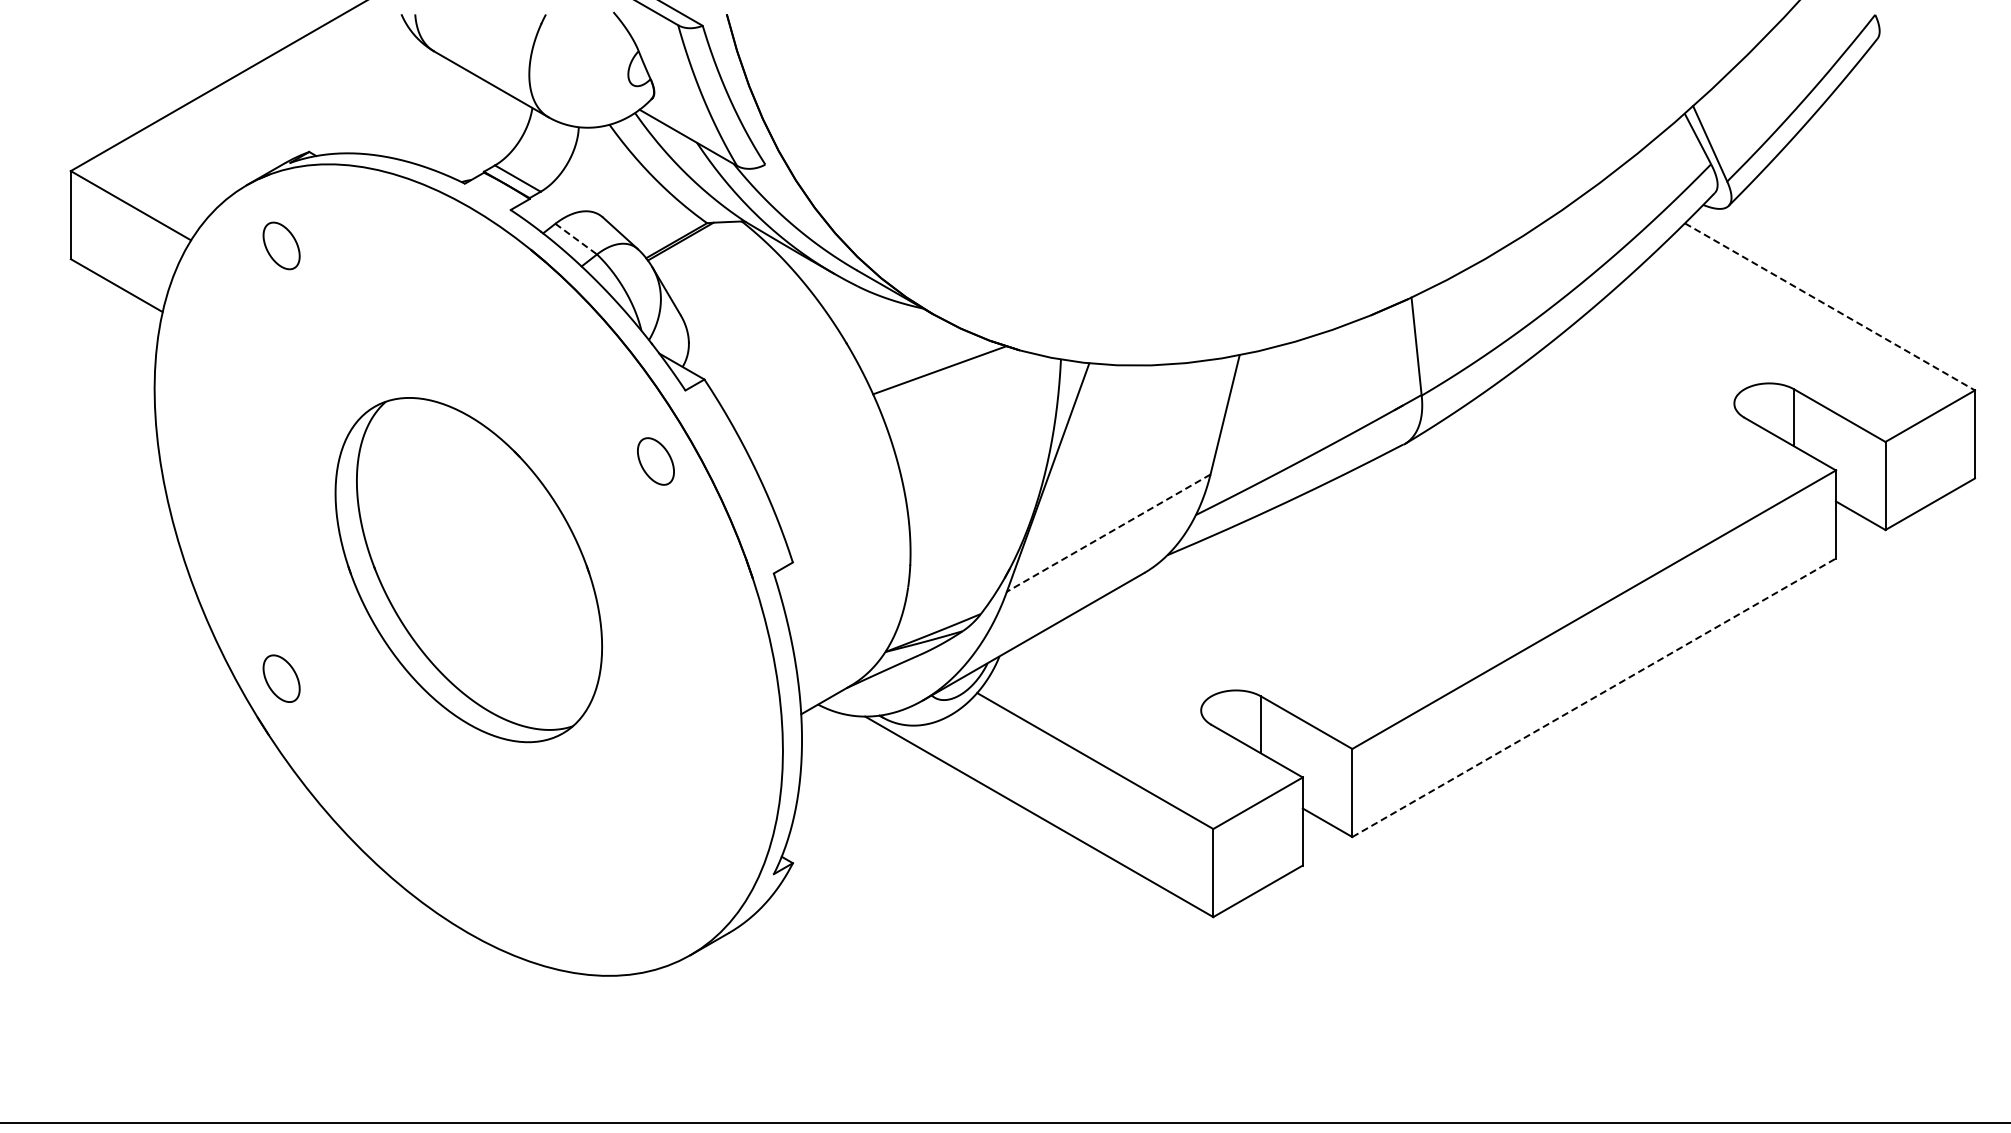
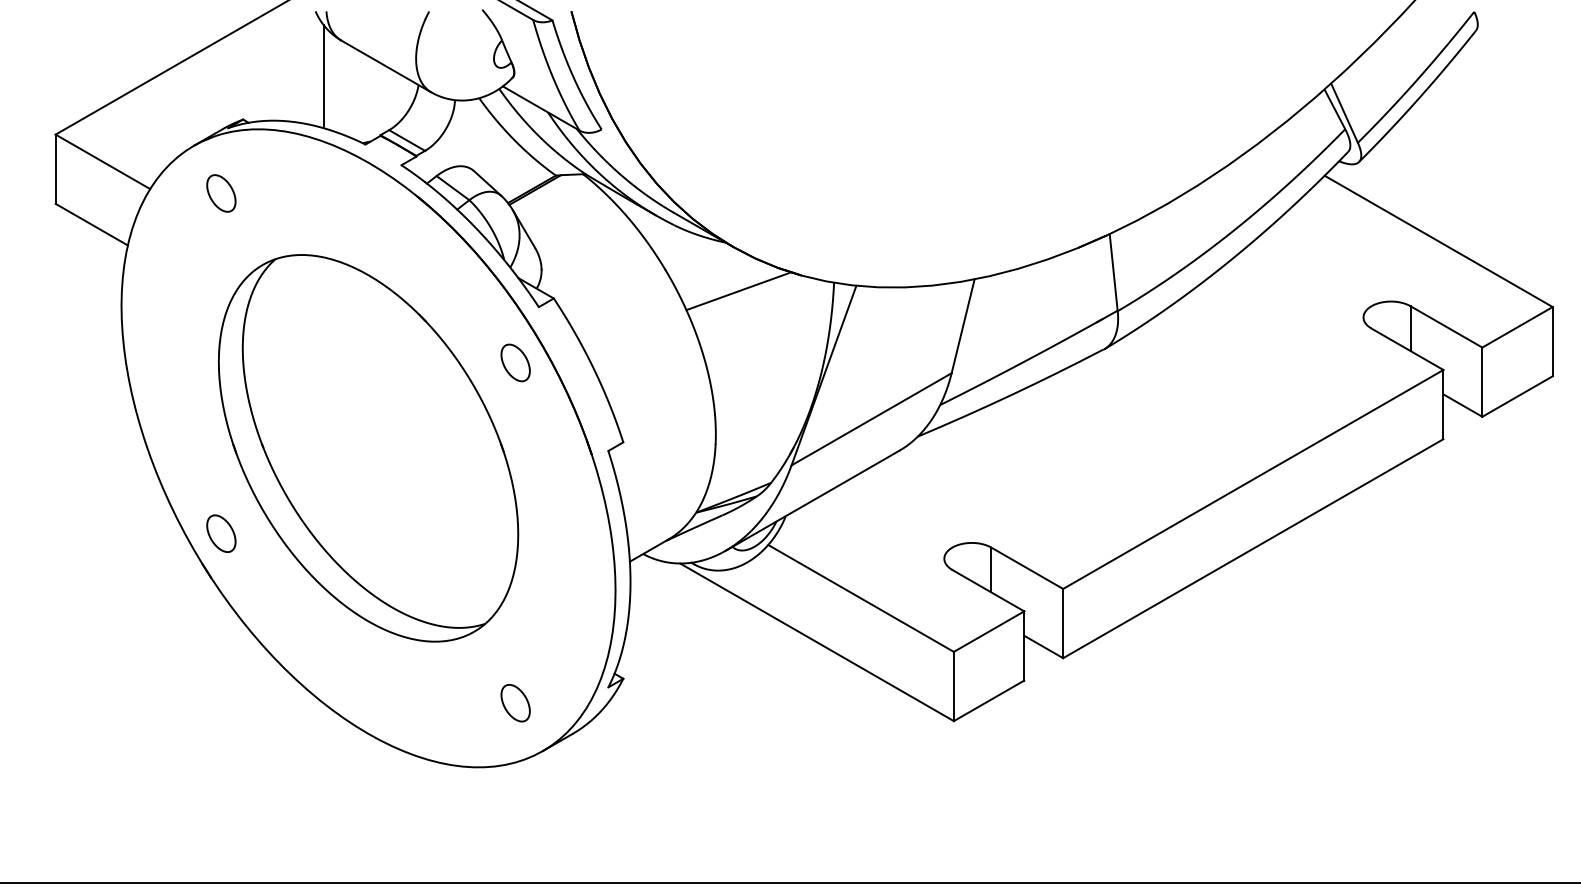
line: (411, 96) -> (323, 75), added
line: (576, 239) -> (453, 188), dashed -> solid
line: (1830, 307) -> (1439, 241), dashed -> solid
line: (1108, 533) -> (871, 419), dashed -> solid
part: (468, 569) -> (368, 447), size x1.43
line: (1594, 697) -> (1253, 548), dashed -> solid
part: (655, 894) -> (515, 703), added

